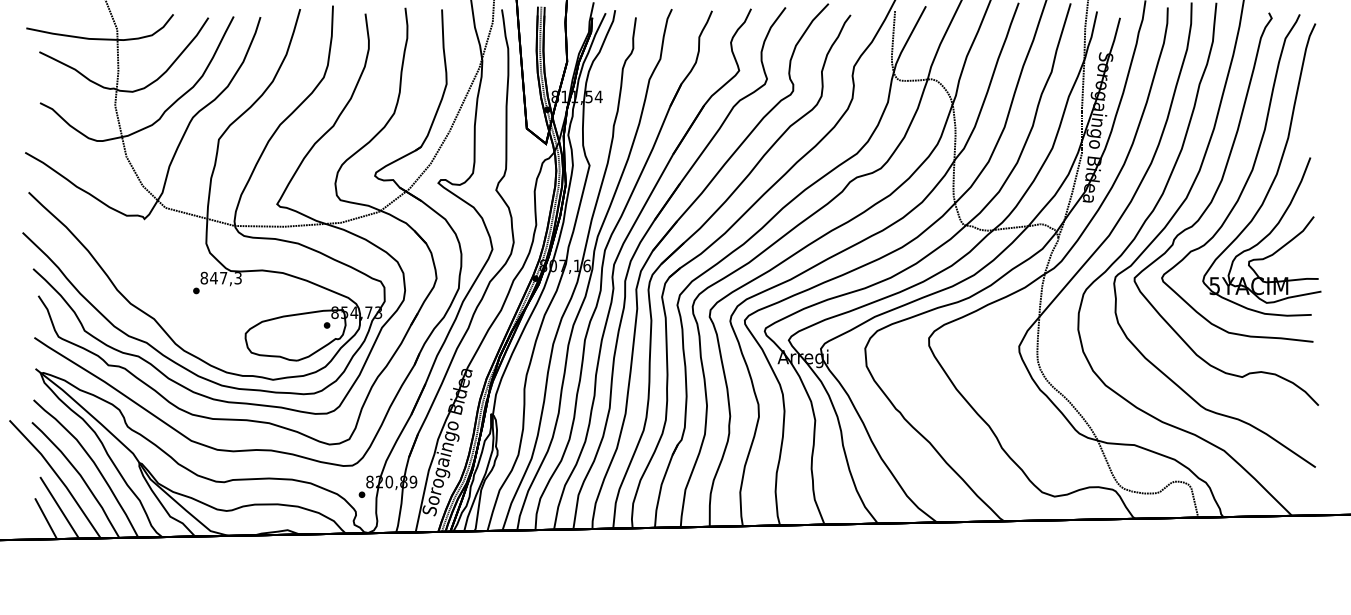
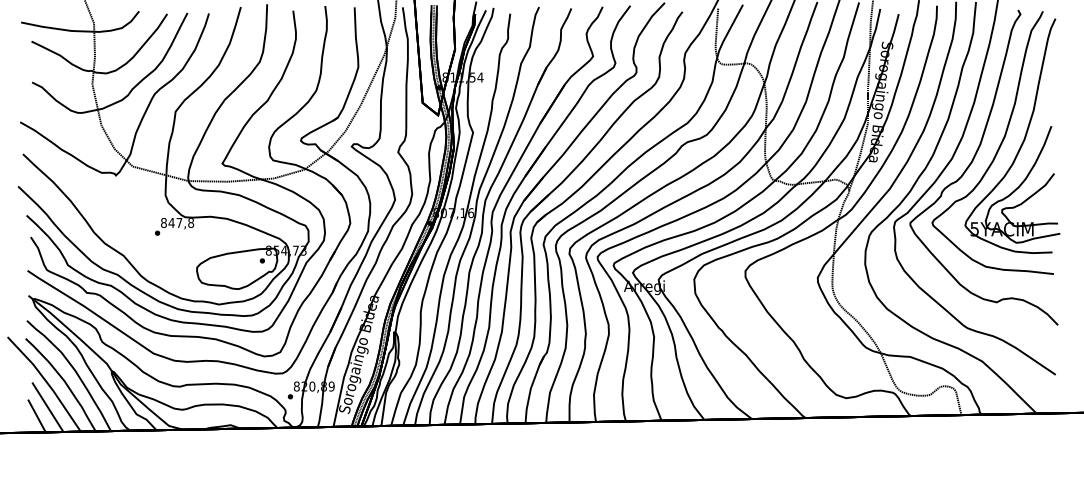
text: (237, 278) -> (190, 223), 847,3 -> 847,8

